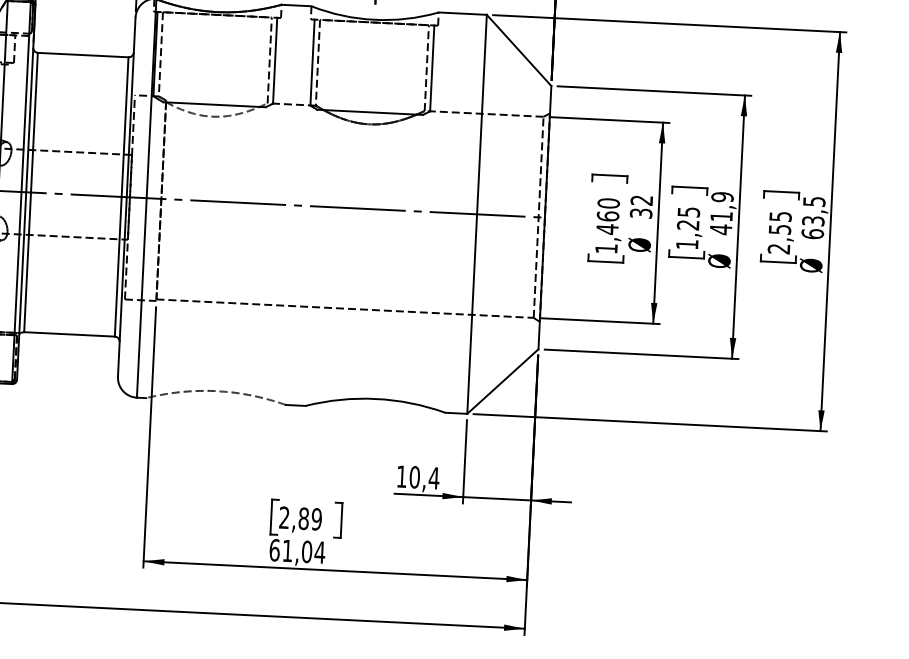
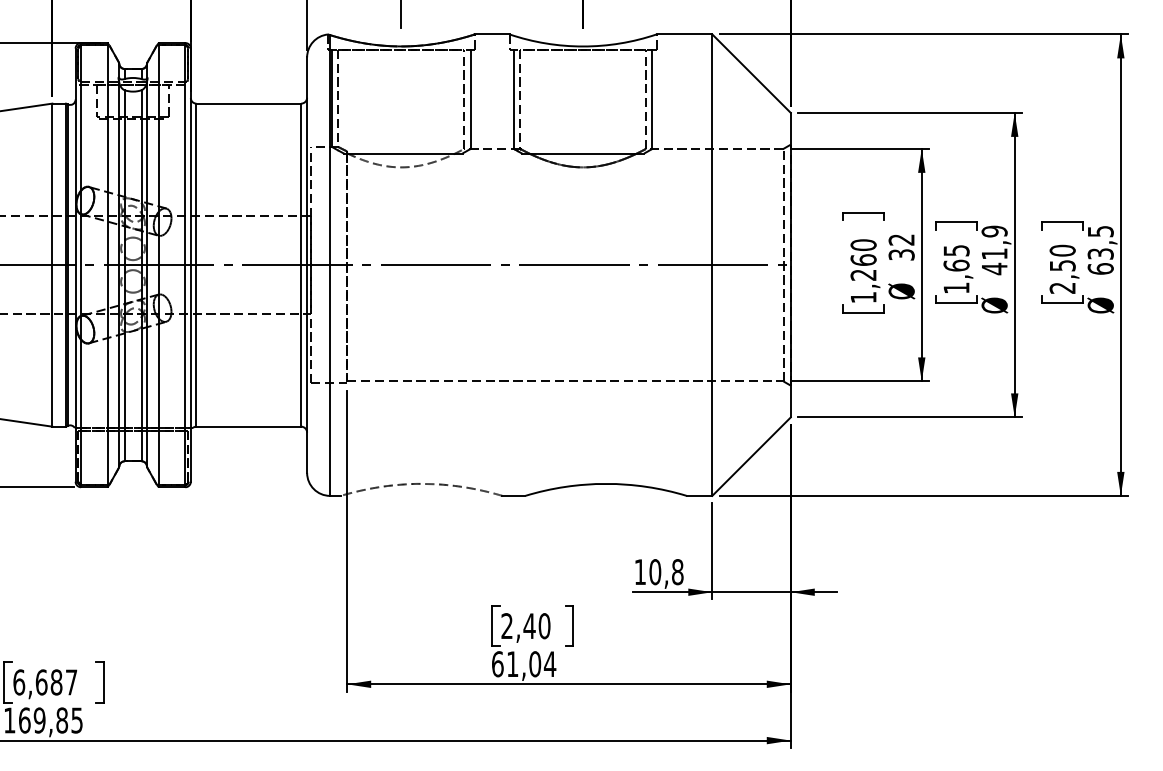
text: (780, 216) -> (1062, 250), 2,55 -> 2,50
text: (688, 224) -> (956, 265), 1,25 -> 1,65
text: (607, 229) -> (863, 275), 1,460 -> 1,260
text: (433, 478) -> (677, 572), 10,4 -> 10,8
text: (309, 519) -> (536, 626), 2,89 -> 2,40

